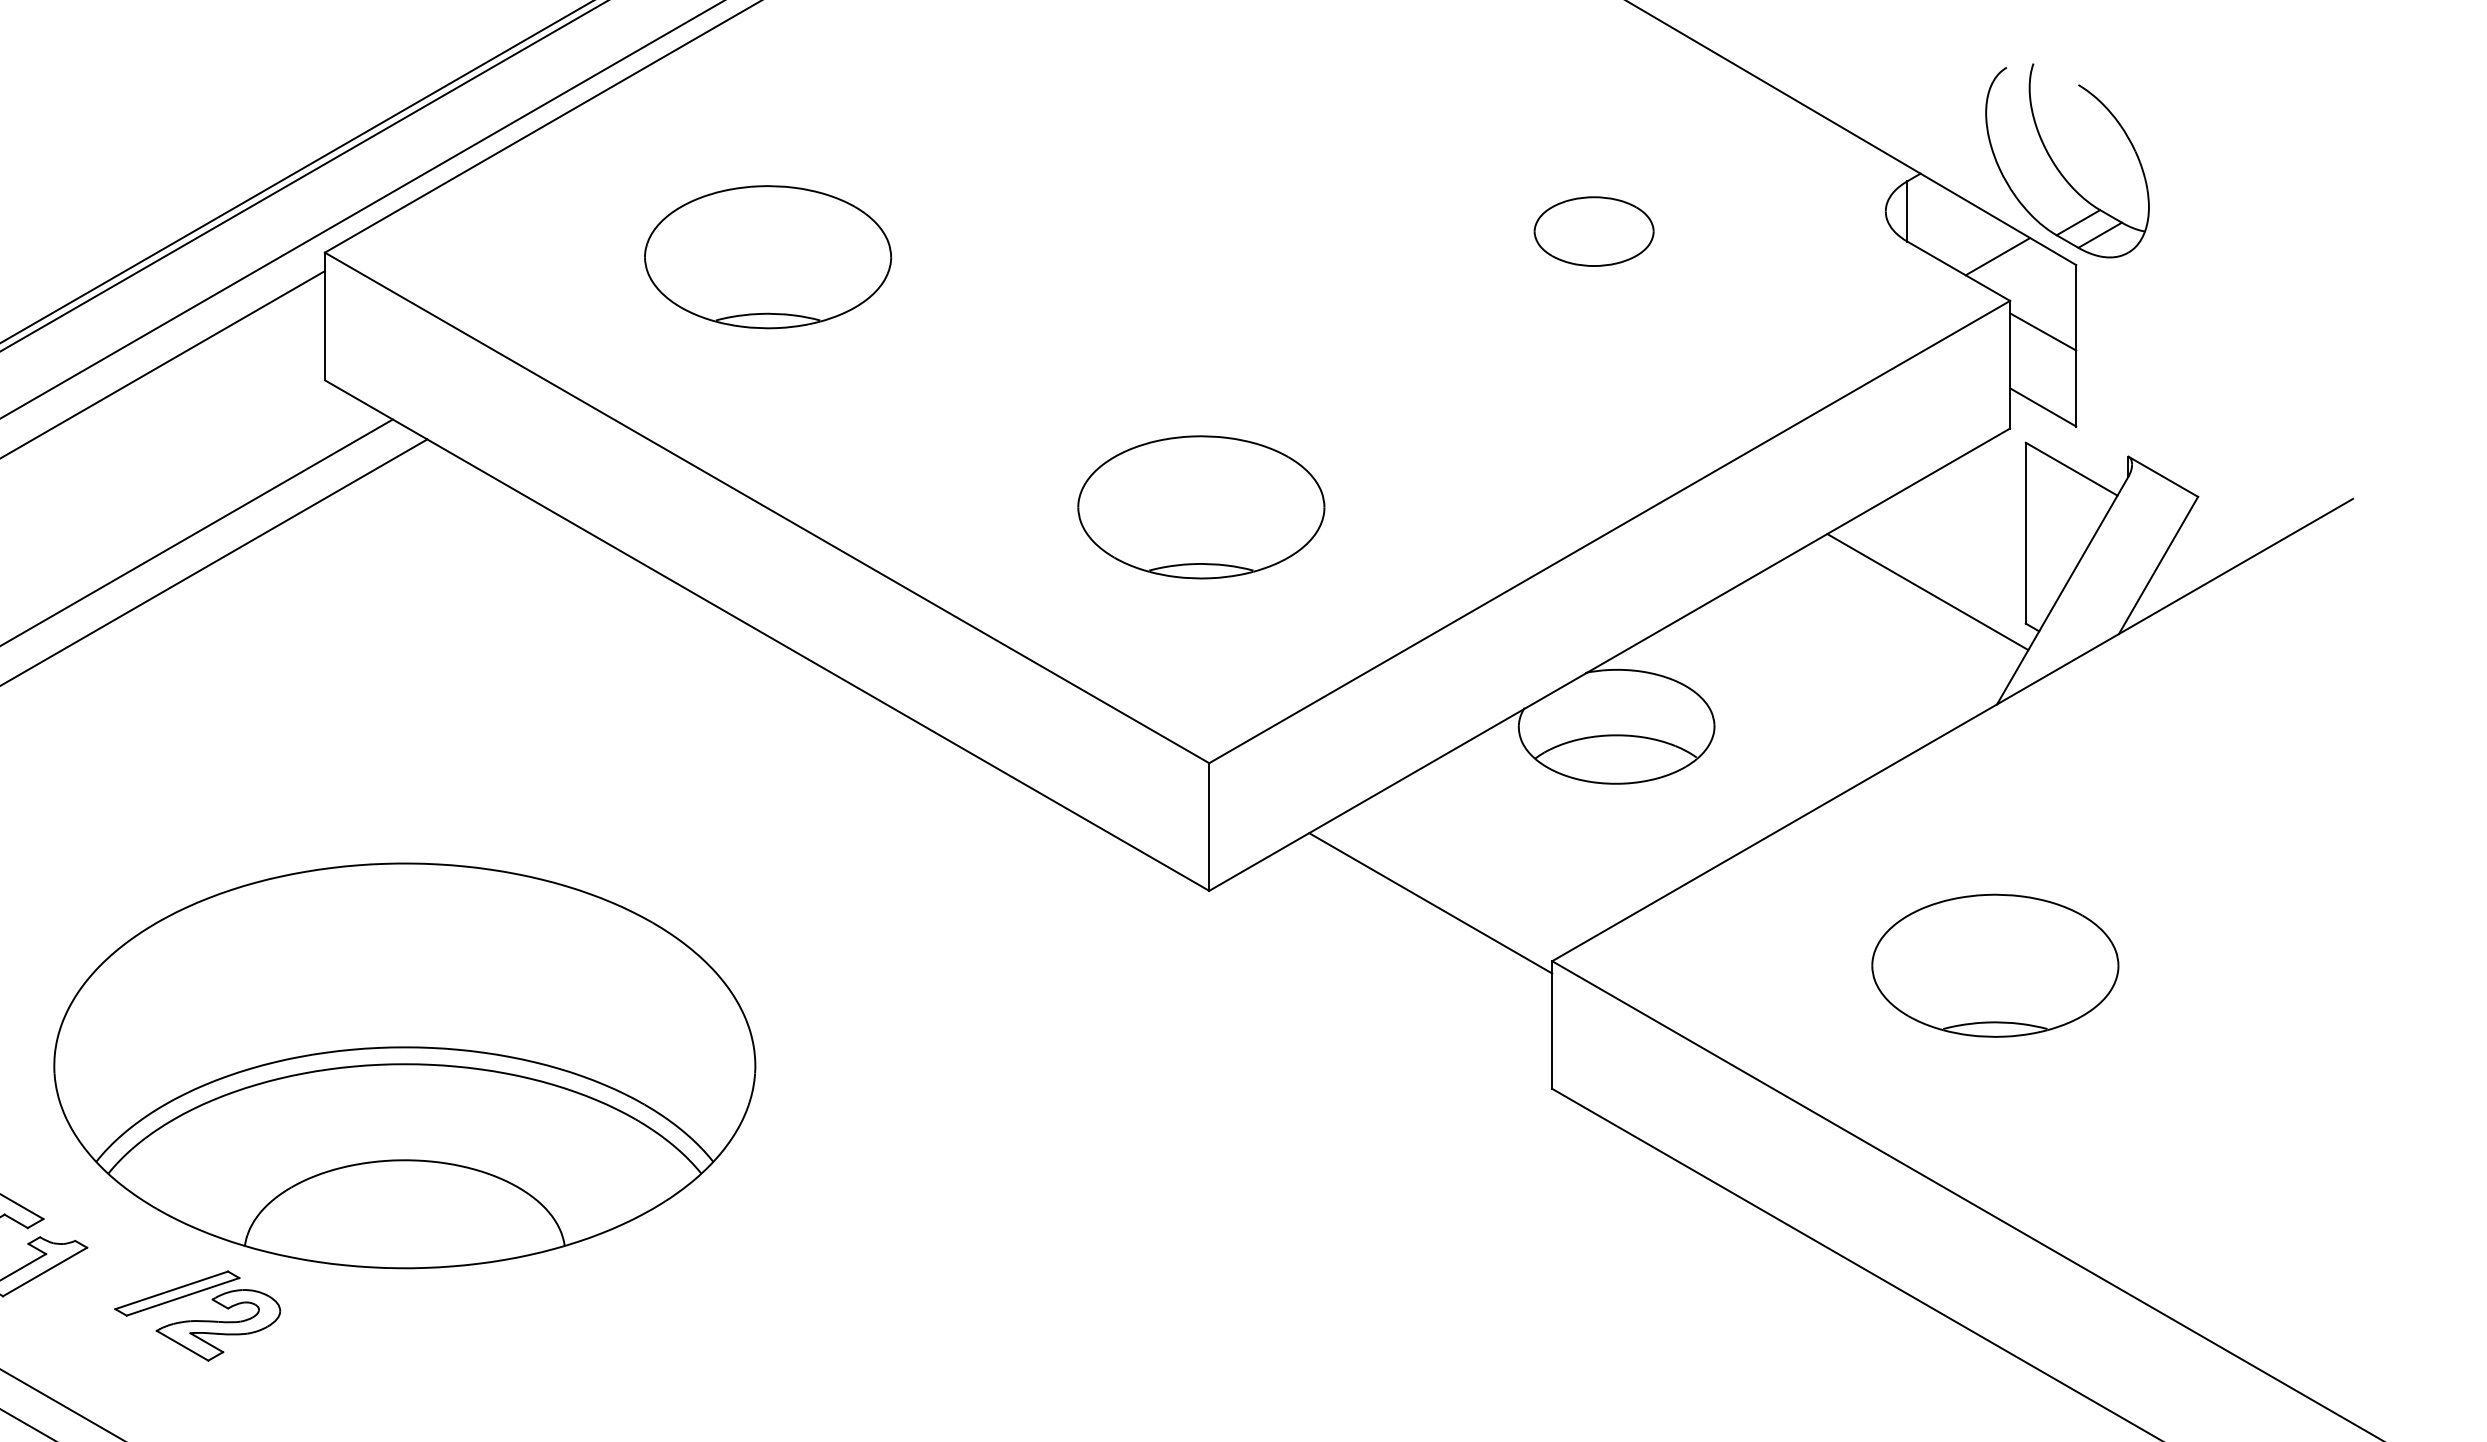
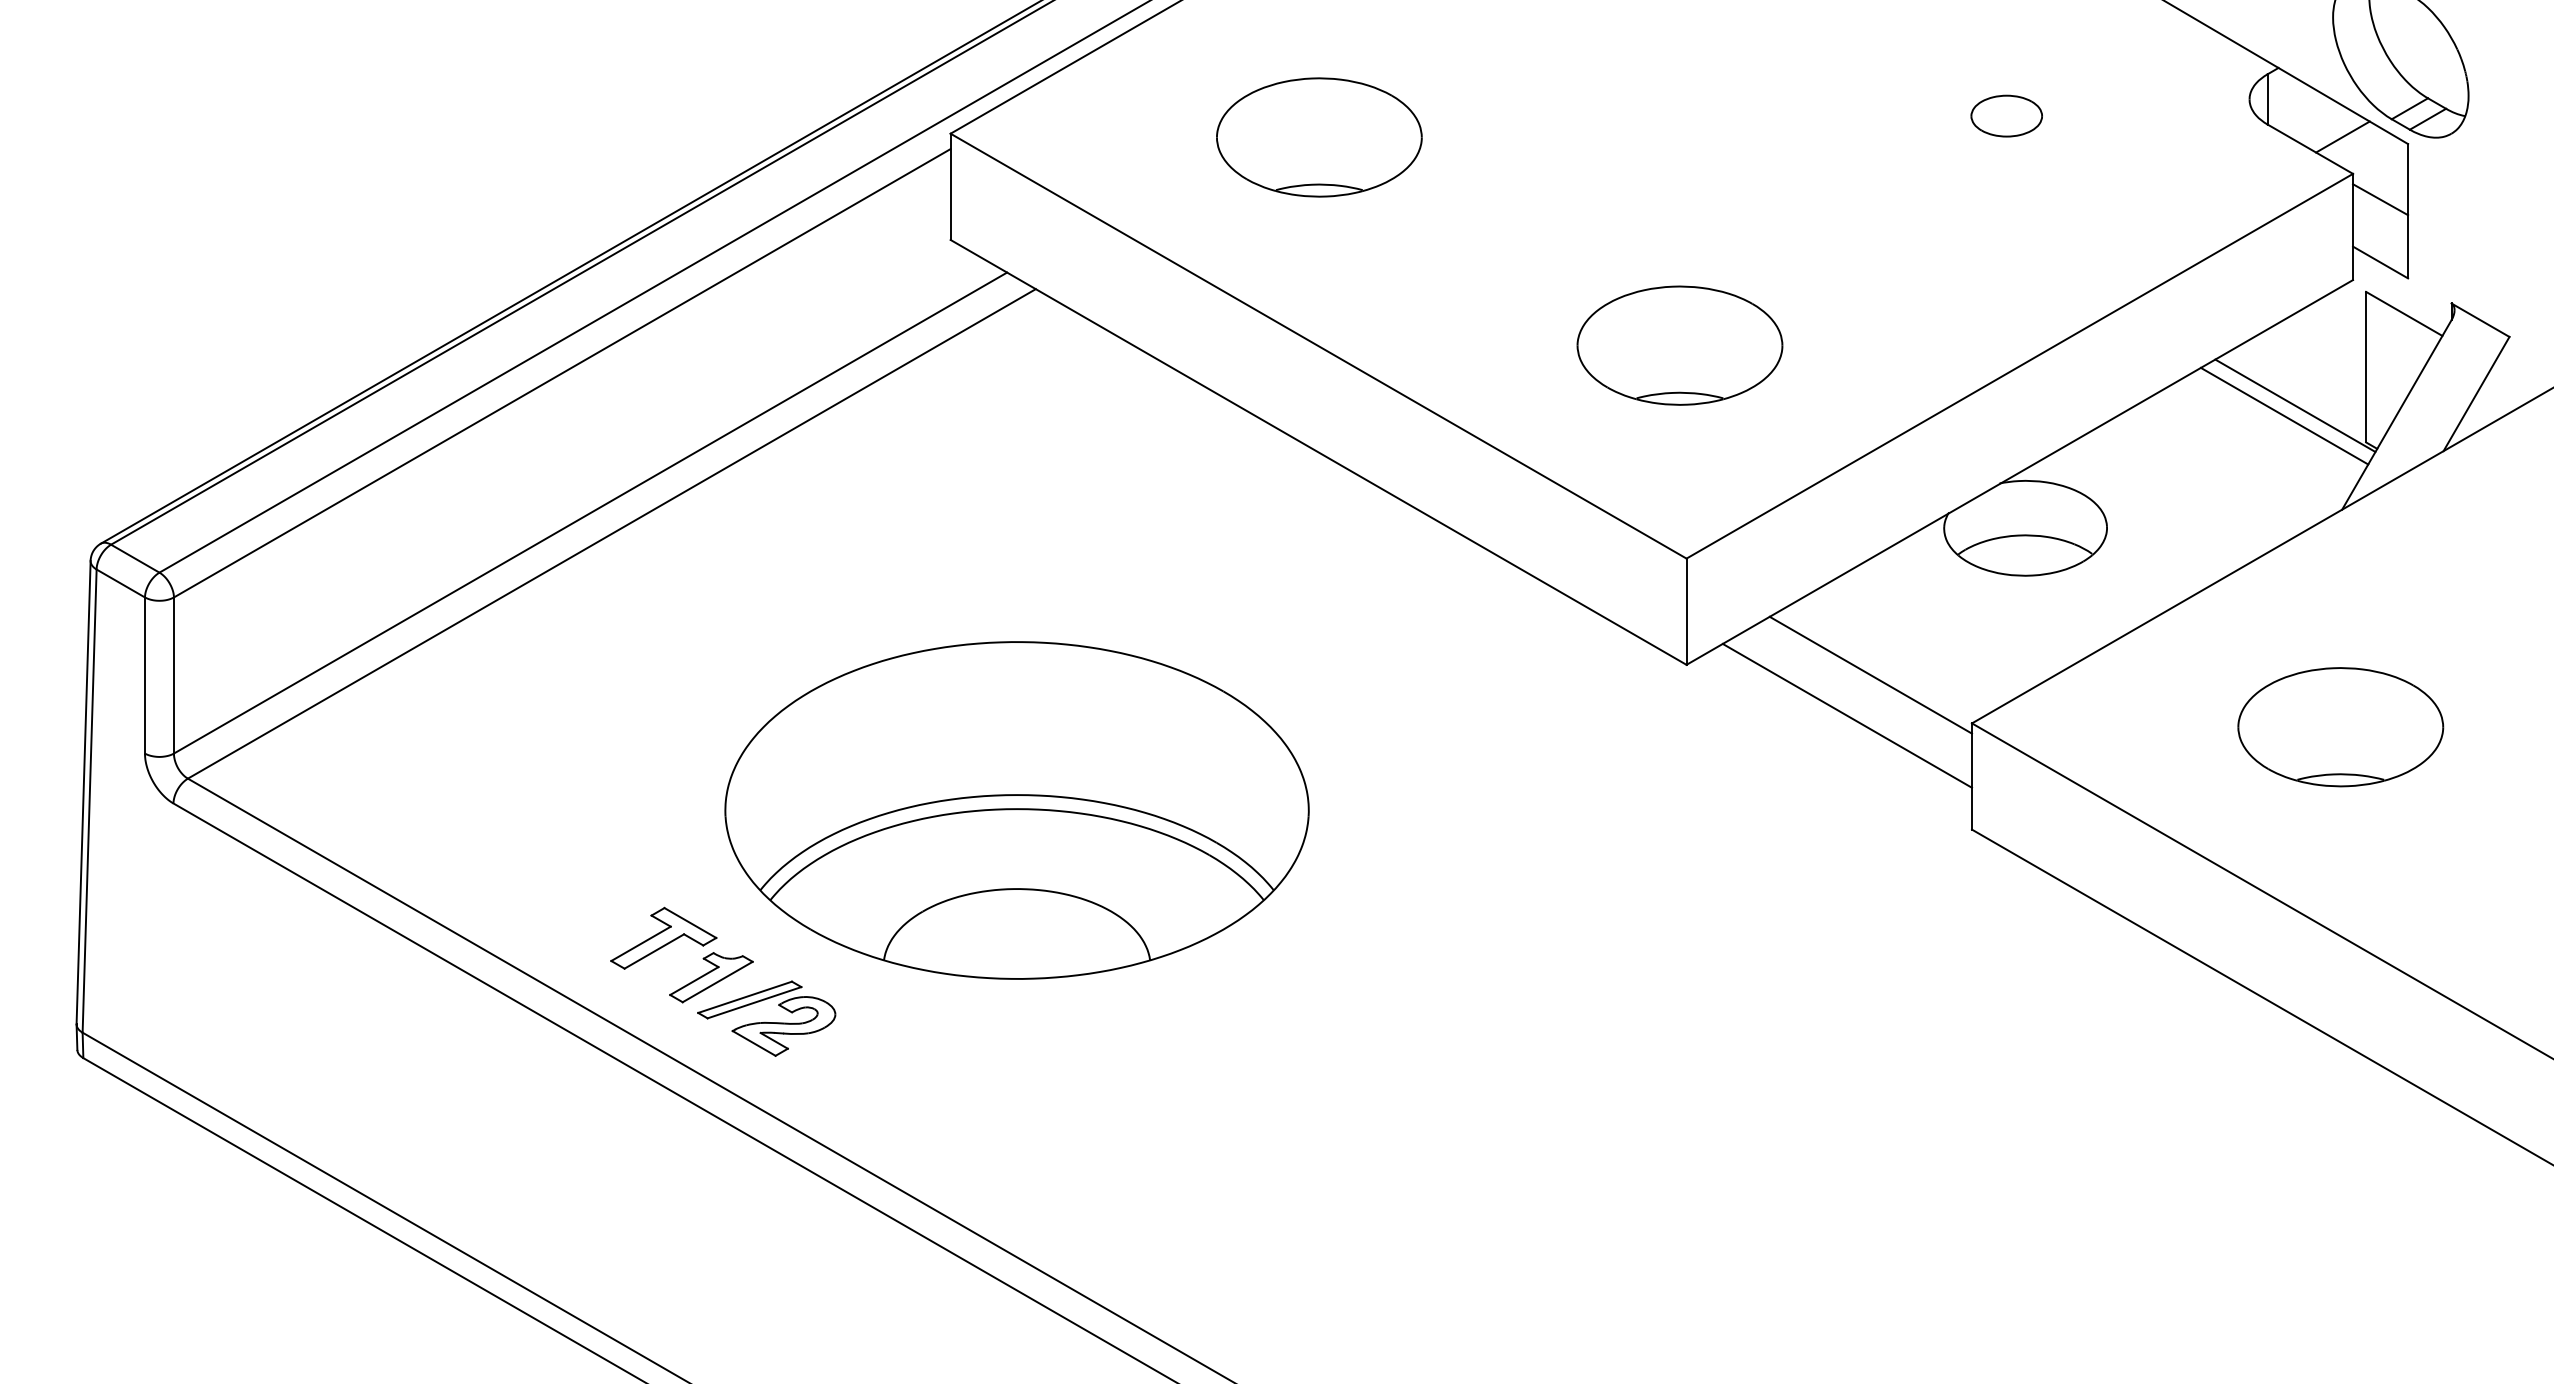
part: (1593, 230) -> (2006, 115), size x0.71
line: (1940, 579) -> (2295, 405), added
line: (1402, 951) -> (1847, 715), added
part: (197, 1315) -> (766, 1018), moved

